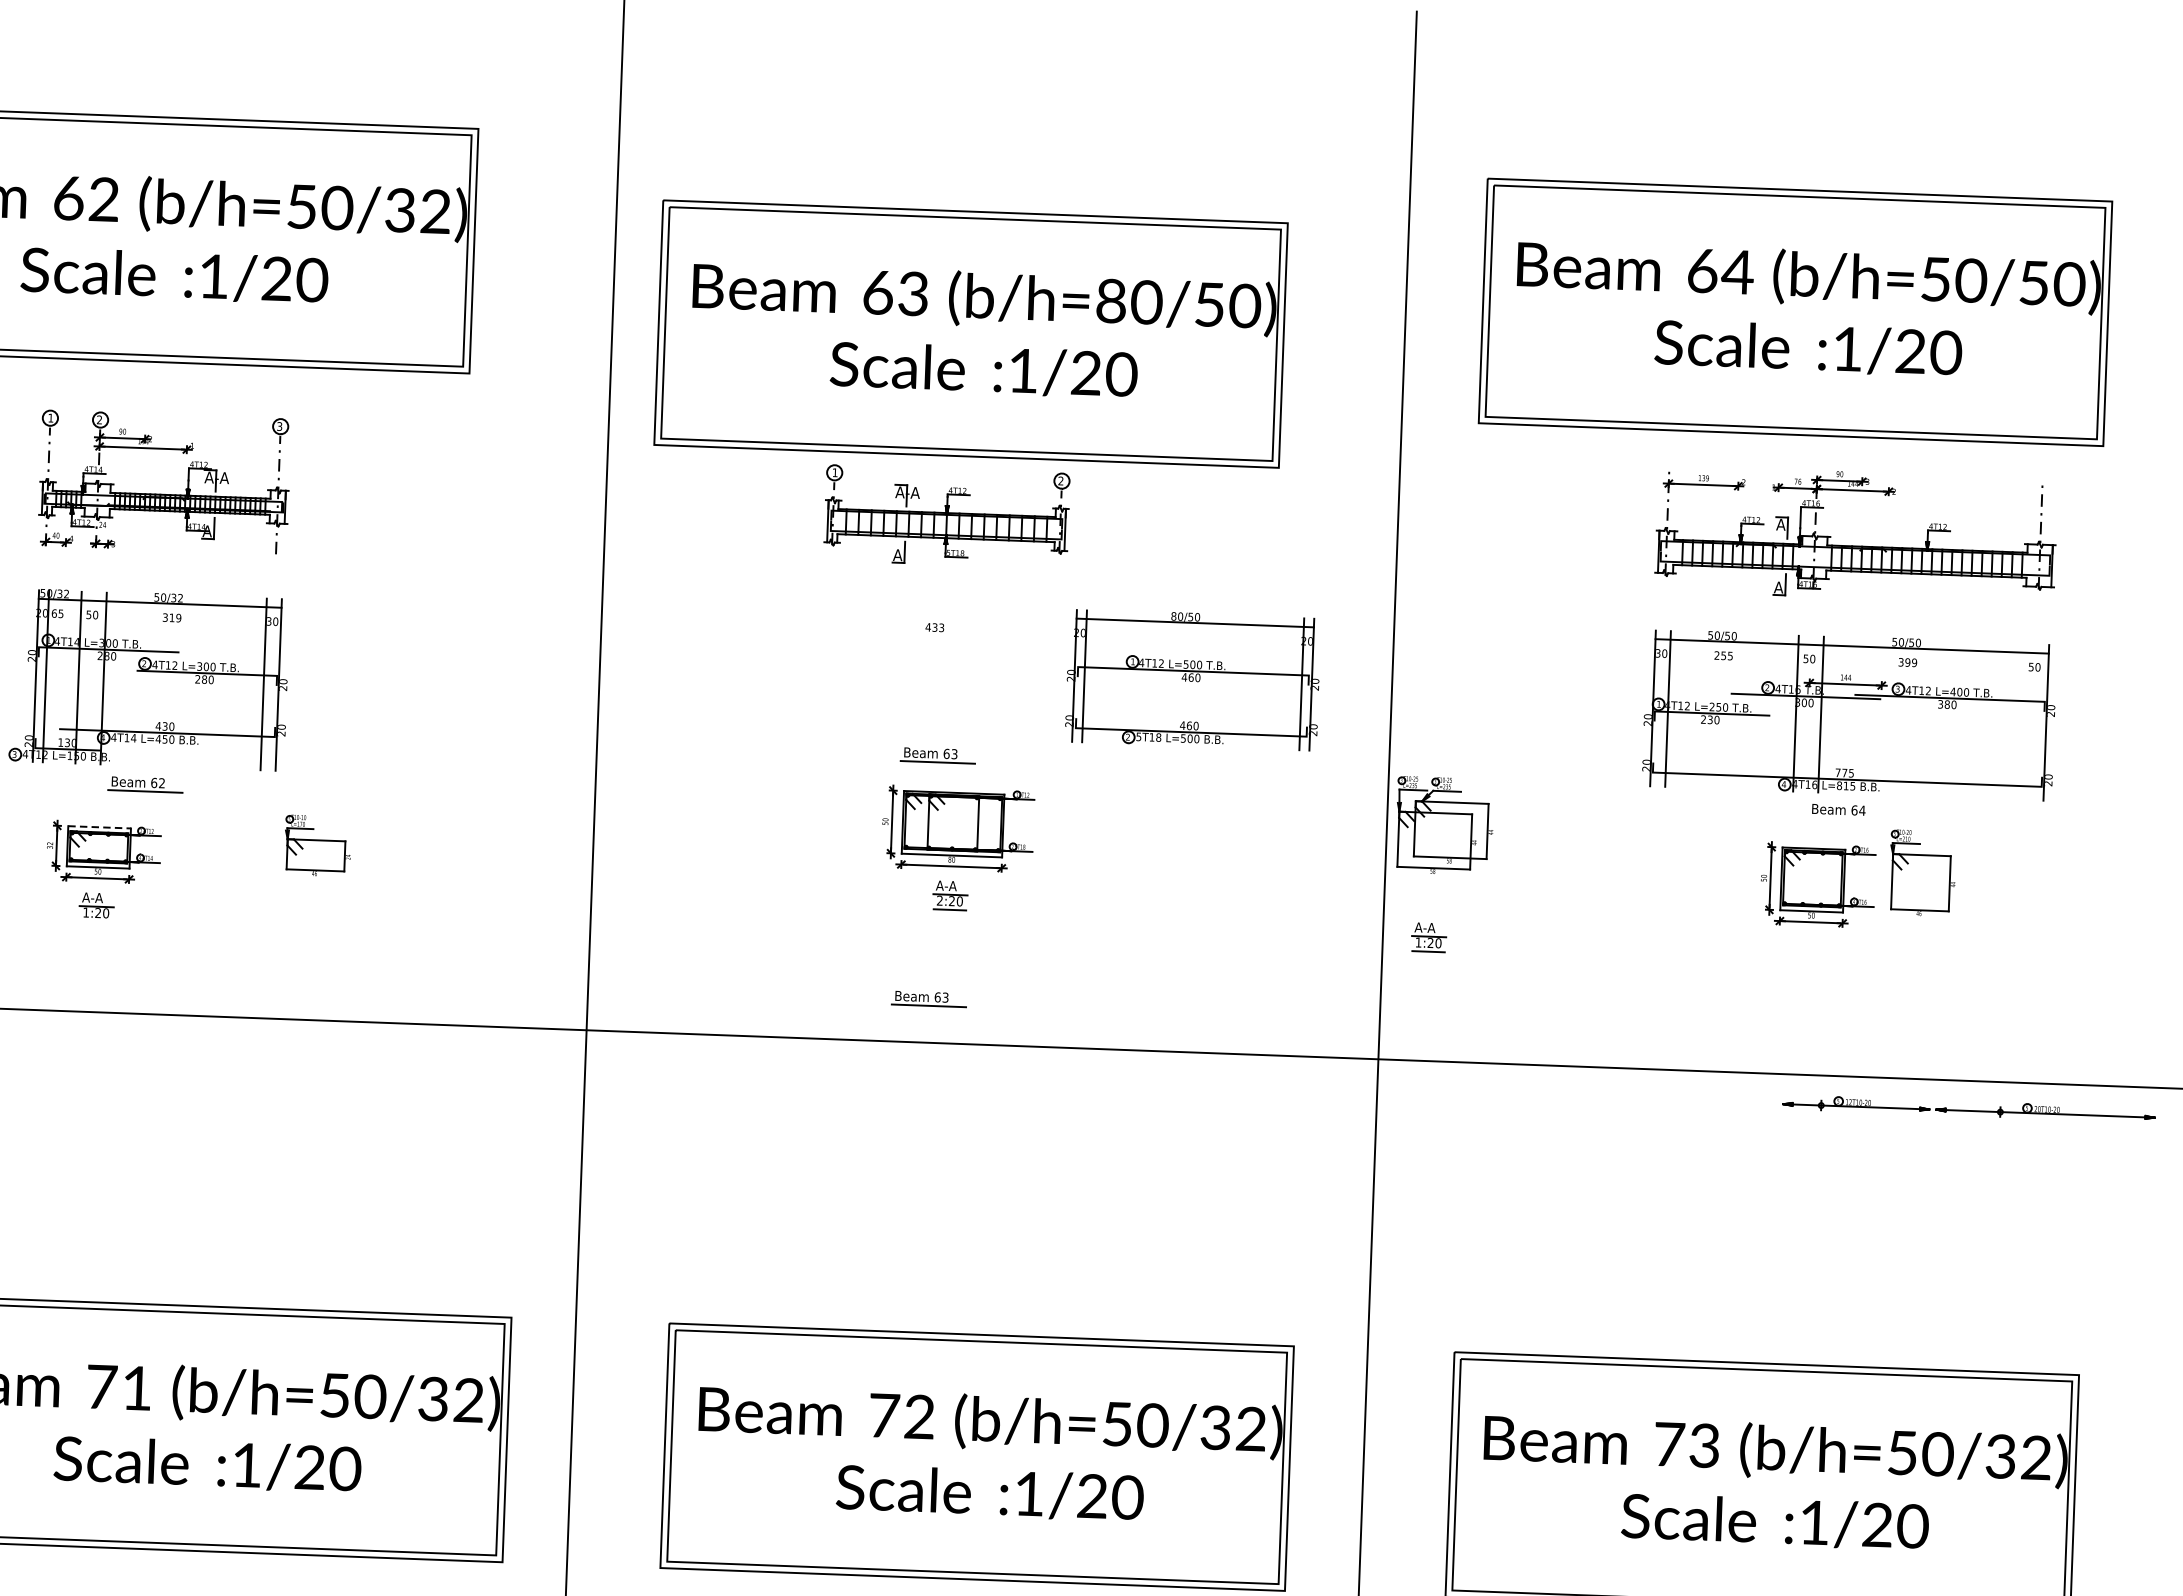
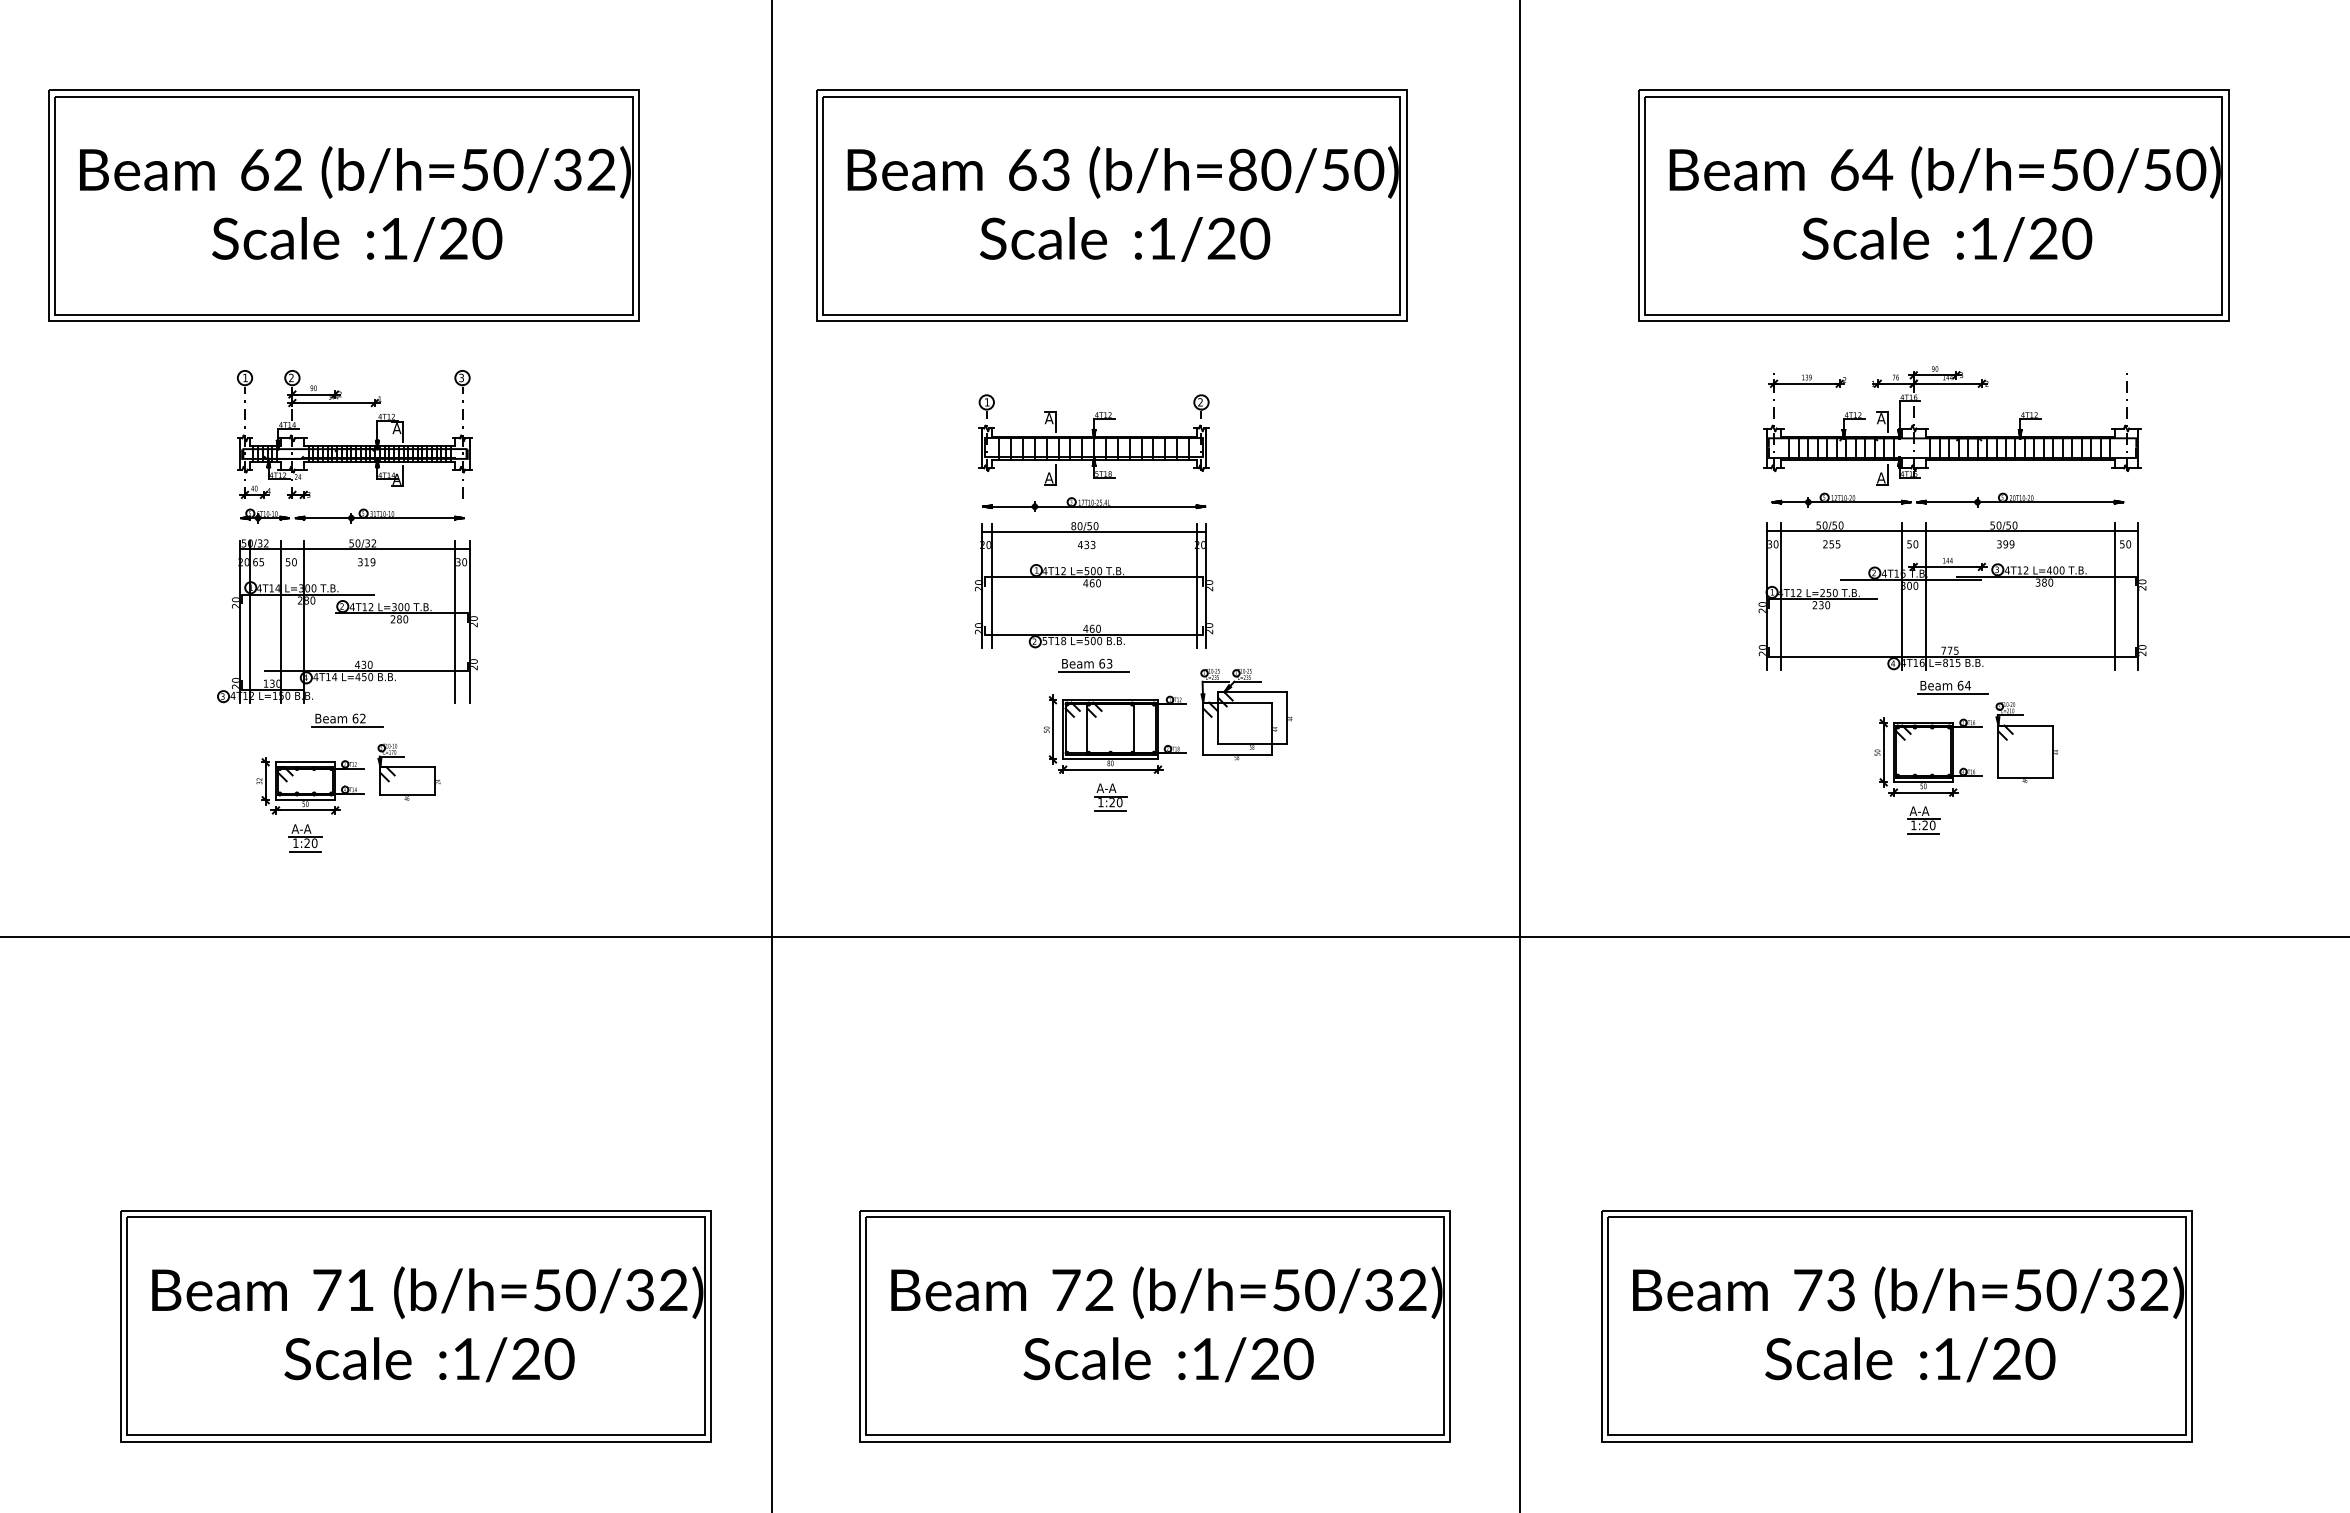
part: (1795, 312) -> (1933, 205), moved
part: (970, 333) -> (1111, 205), moved
text: (222, 477) -> (409, 428), A-A -> A
text: (912, 492) -> (1060, 418), A-A -> A
part: (158, 567) -> (352, 515), added
part: (944, 585) -> (1094, 504), added
part: (1192, 679) -> (1093, 585), moved
line: (2020, 720) -> (2114, 595), added
line: (1845, 818) -> (1952, 693), added
part: (1444, 825) -> (1246, 714), moved
line: (99, 827) -> (305, 762), dashed -> solid
part: (317, 845) -> (408, 771), moved
text: (939, 900) -> (1100, 802), 2:20 -> 1:20
line: (96, 921) -> (305, 851), added
part: (1428, 937) -> (1923, 820), moved
part: (928, 998) -> (1093, 895), removed
part: (1968, 1108) -> (1947, 499), moved

